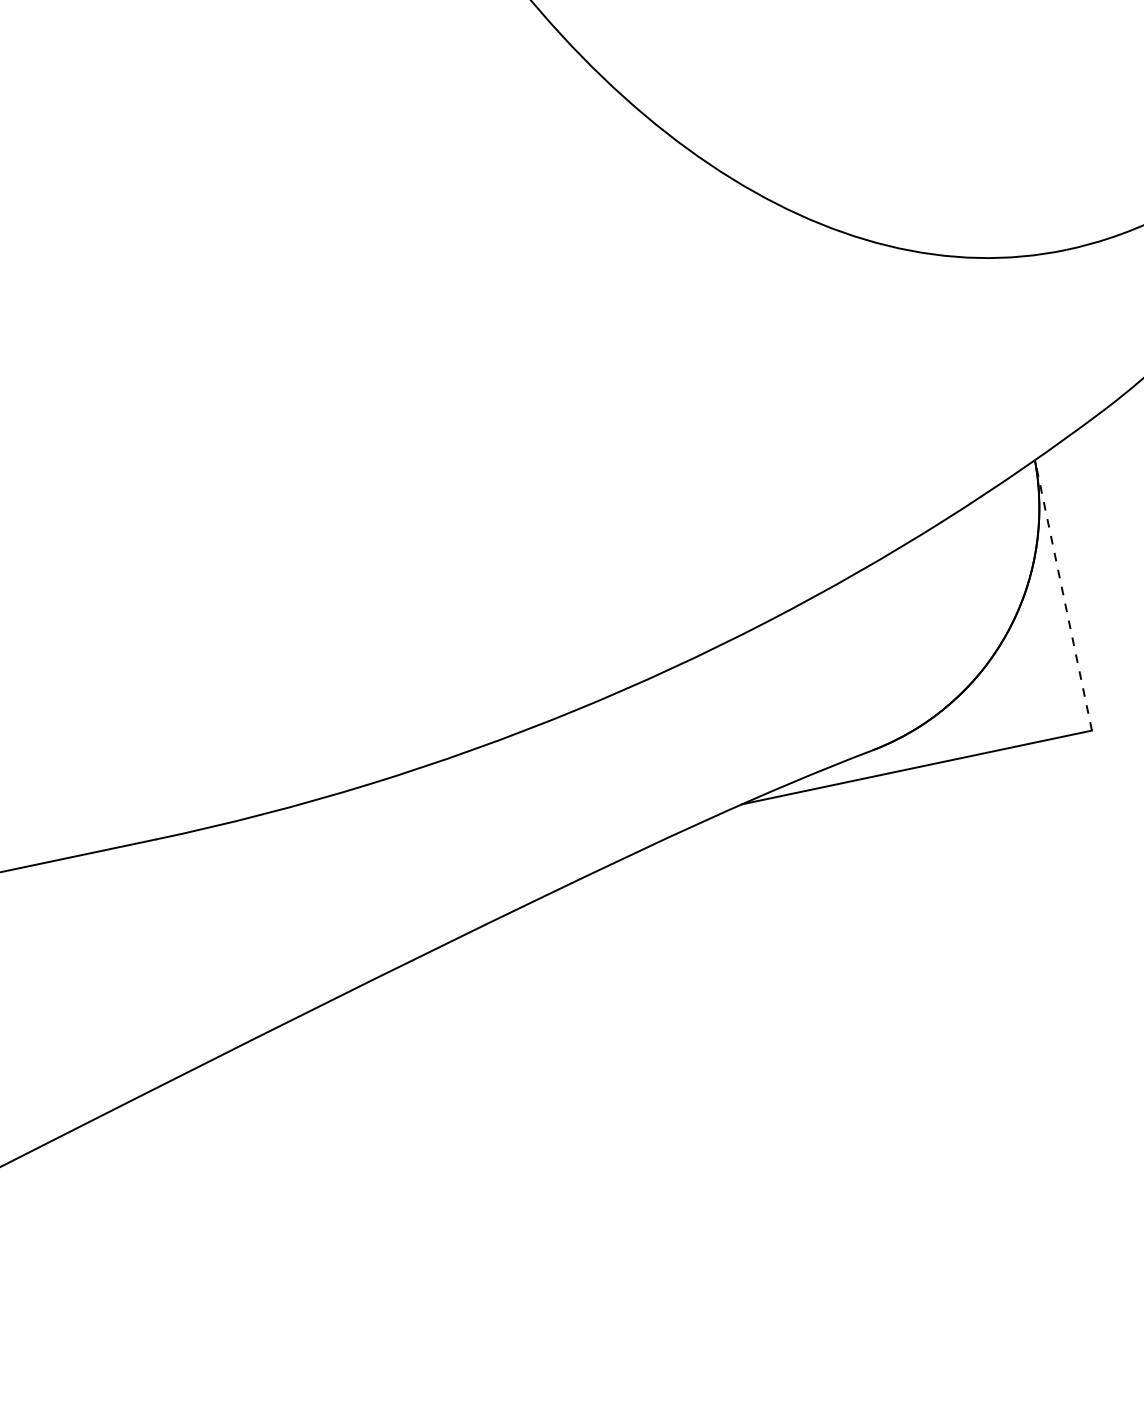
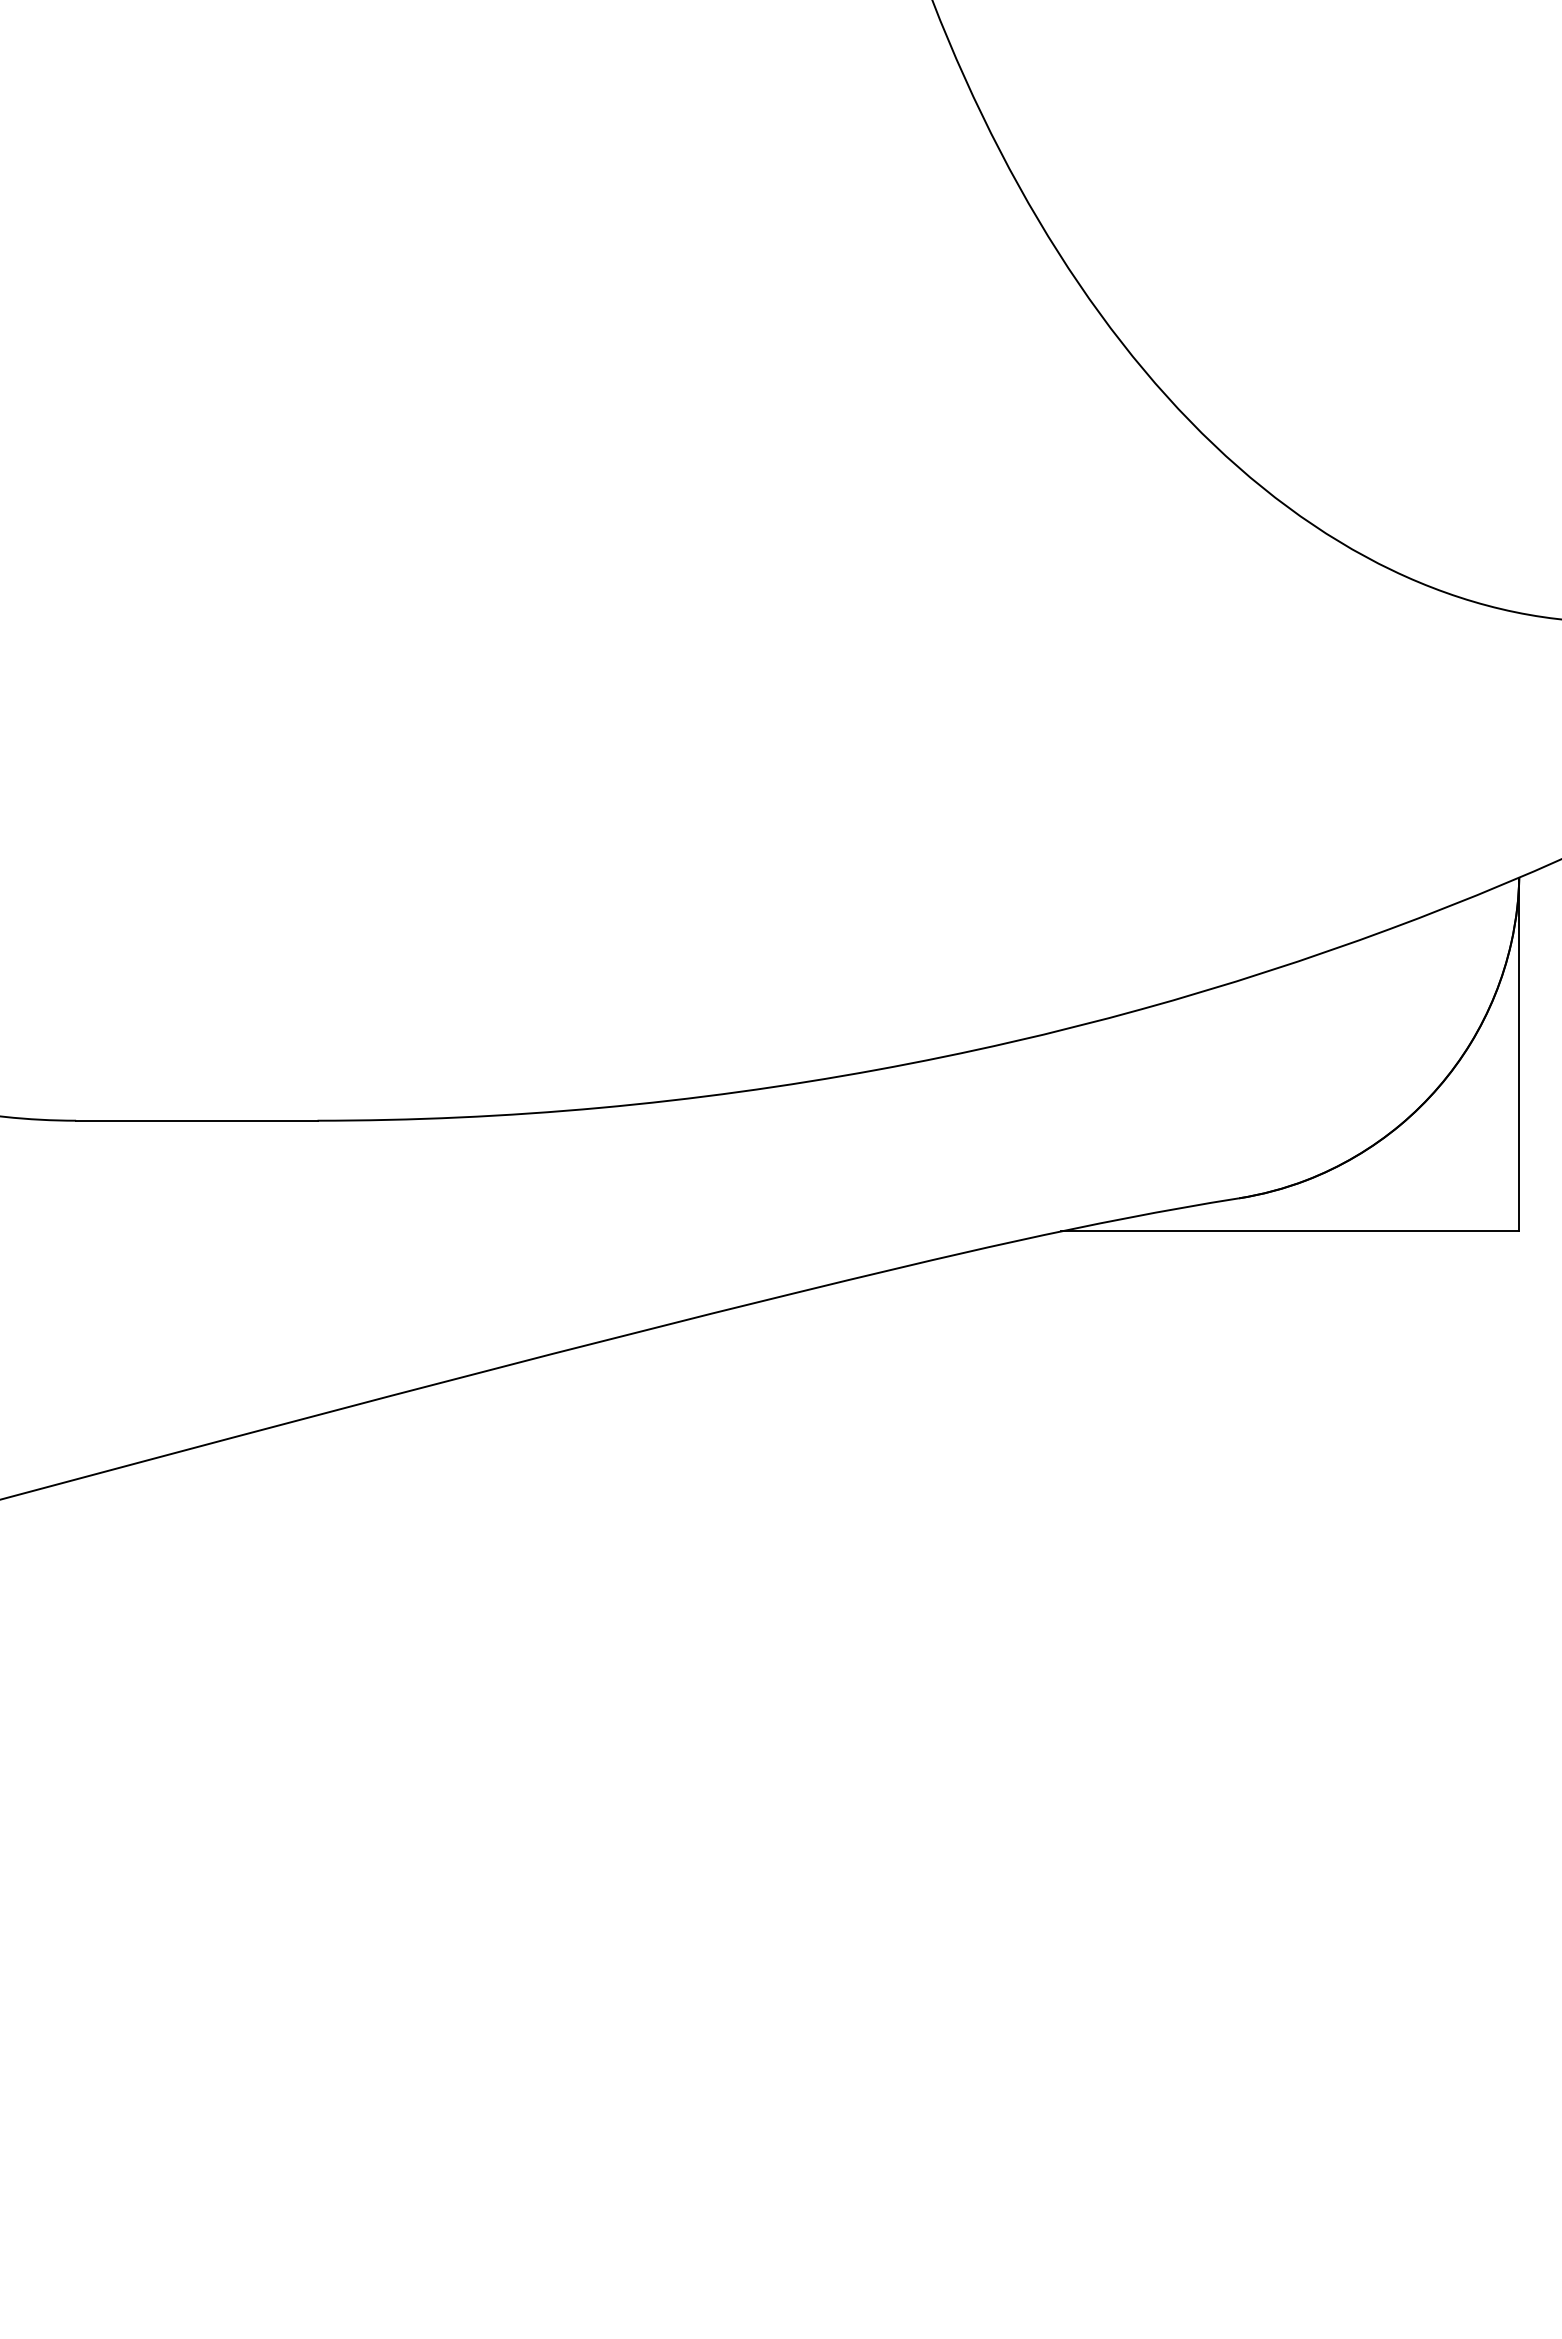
line: (1063, 595) -> (1519, 1054), dashed -> solid

